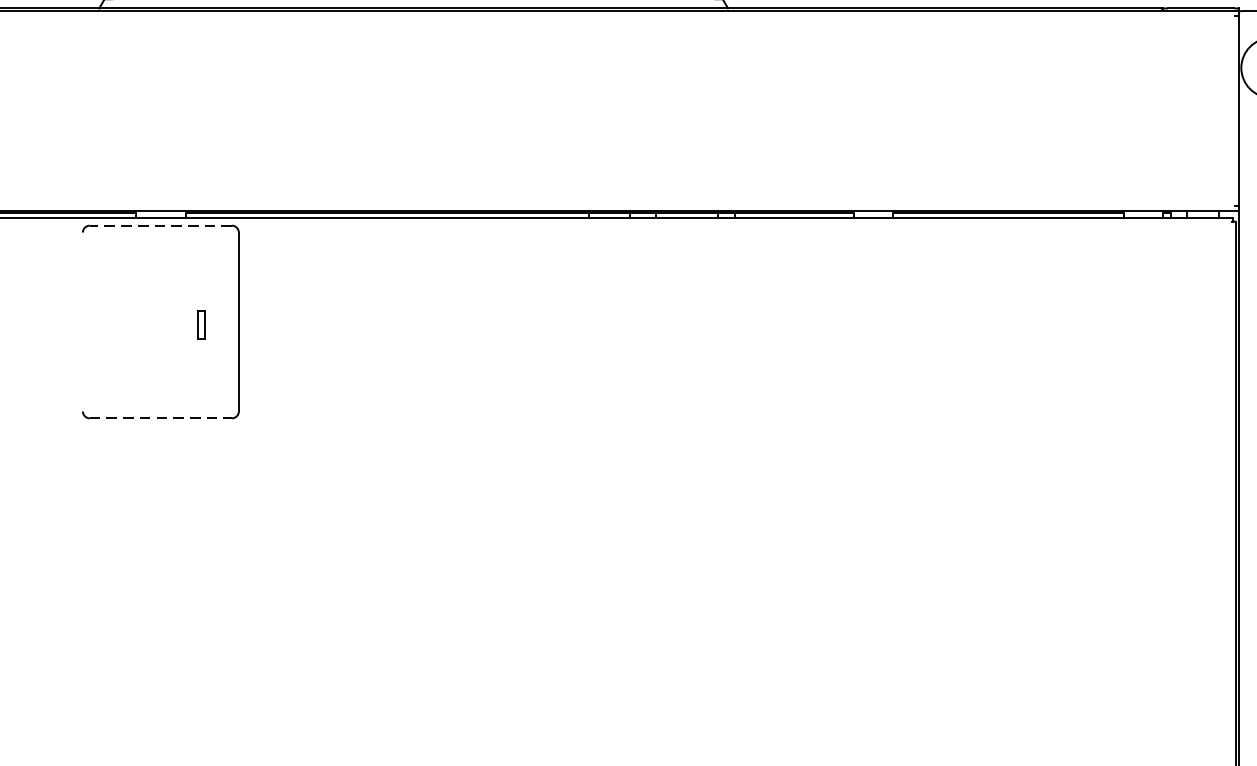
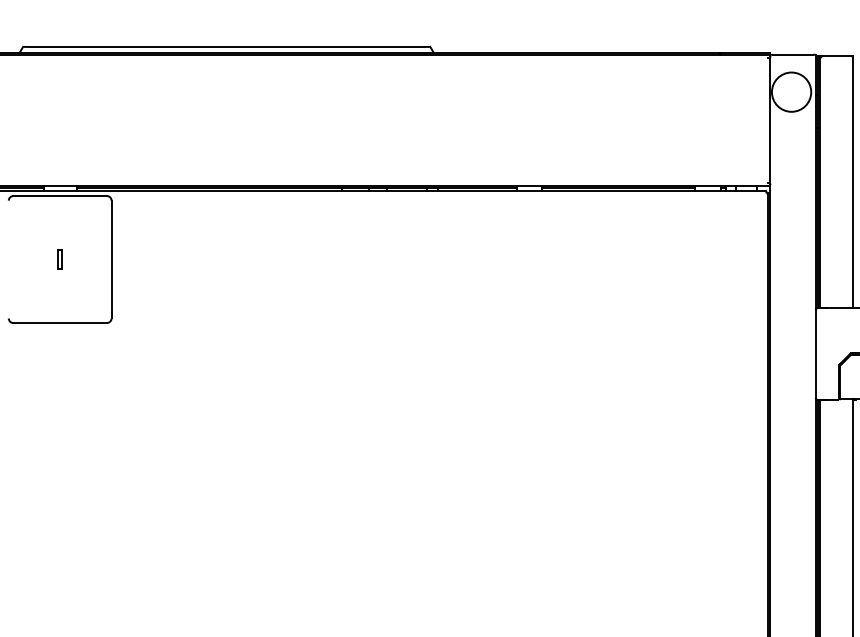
line: (161, 226) -> (60, 196), dashed -> solid
part: (200, 324) -> (59, 259), moved
line: (161, 419) -> (60, 323), dashed -> solid

